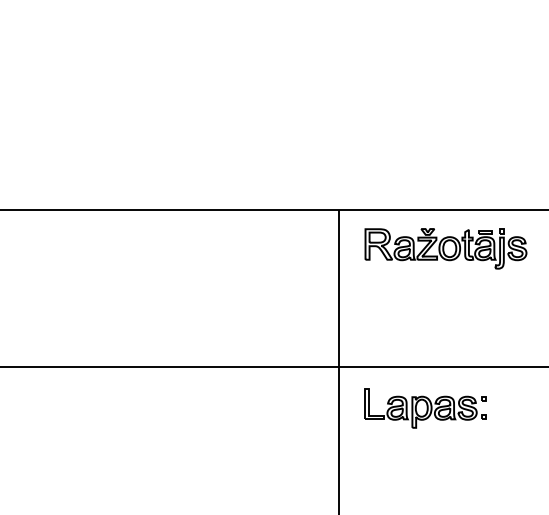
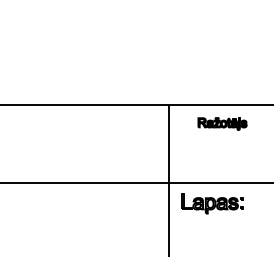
part: (445, 247) -> (222, 123), size x0.6

